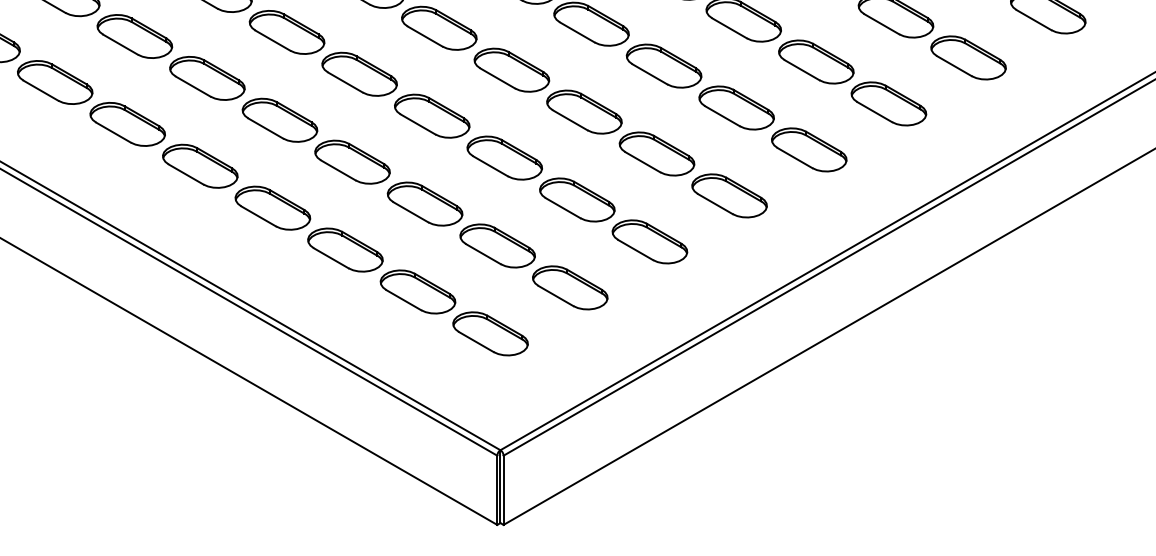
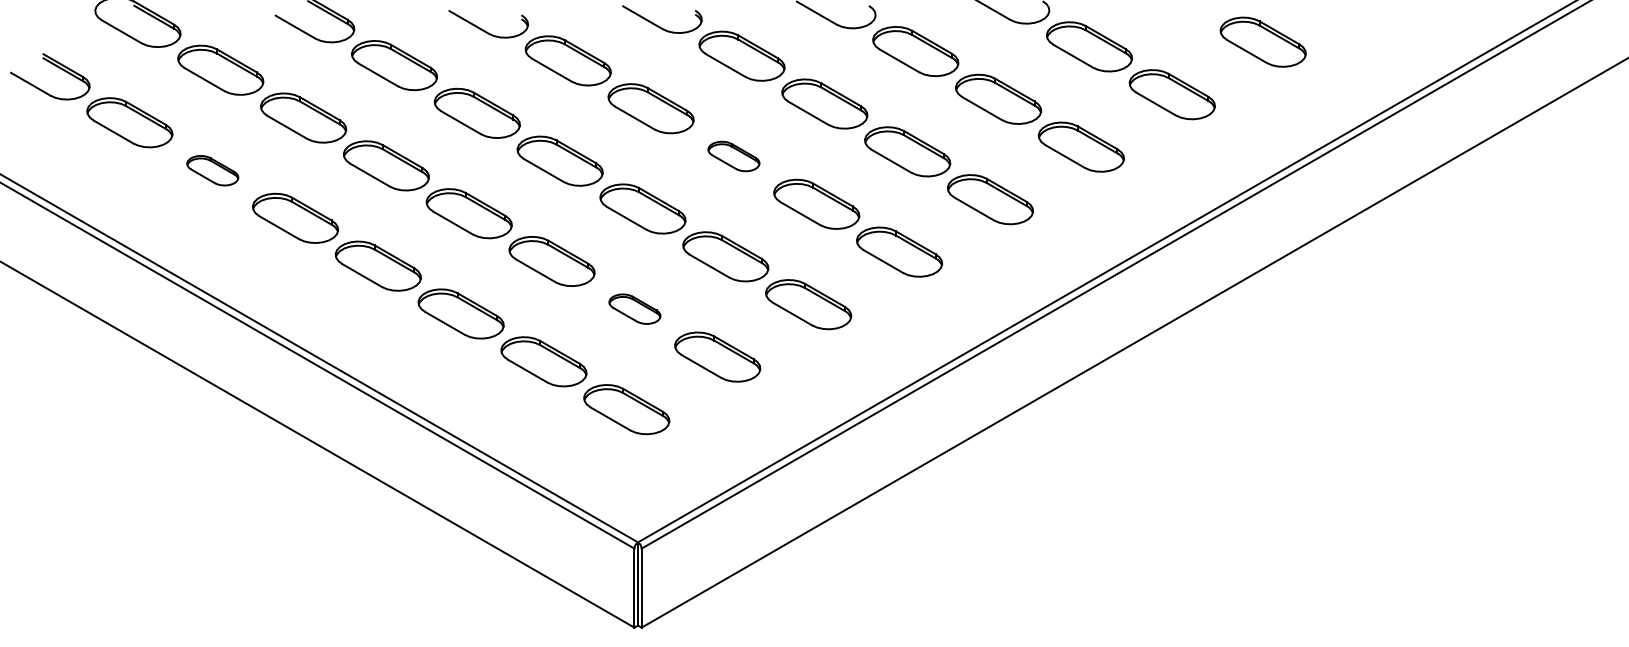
part: (584, 112) -> (733, 156), size x0.6
part: (127, 124) -> (212, 170), size x0.6
part: (497, 245) -> (634, 308), size x0.6

